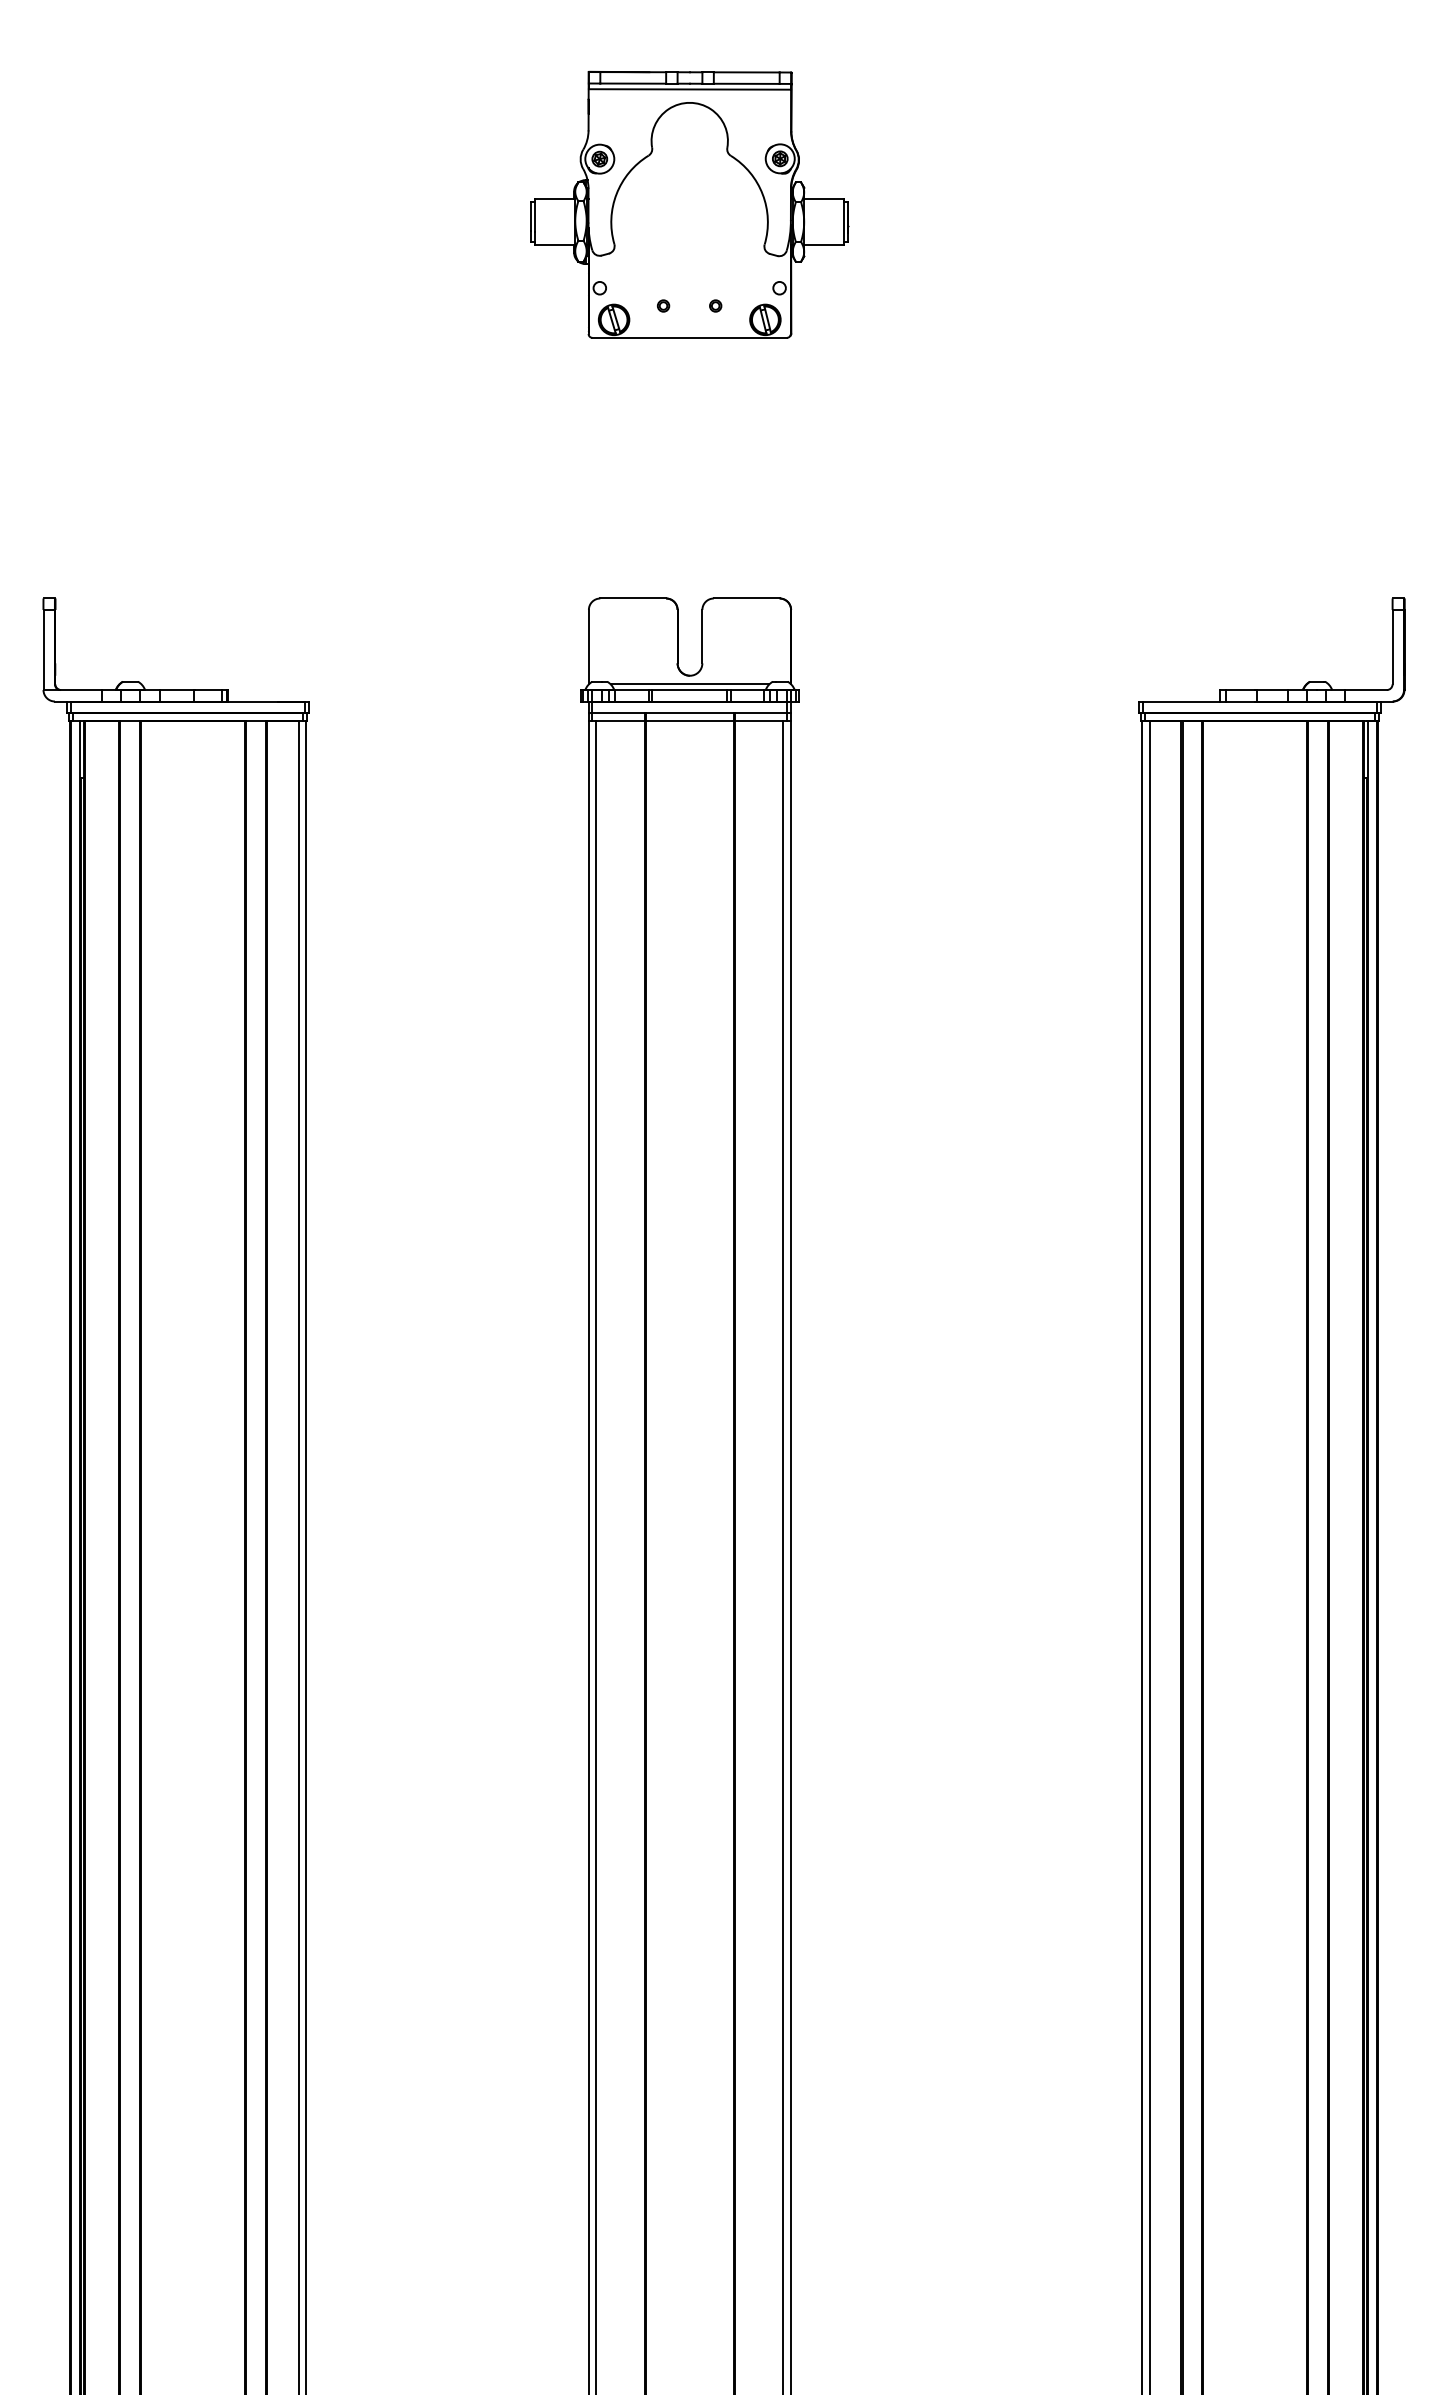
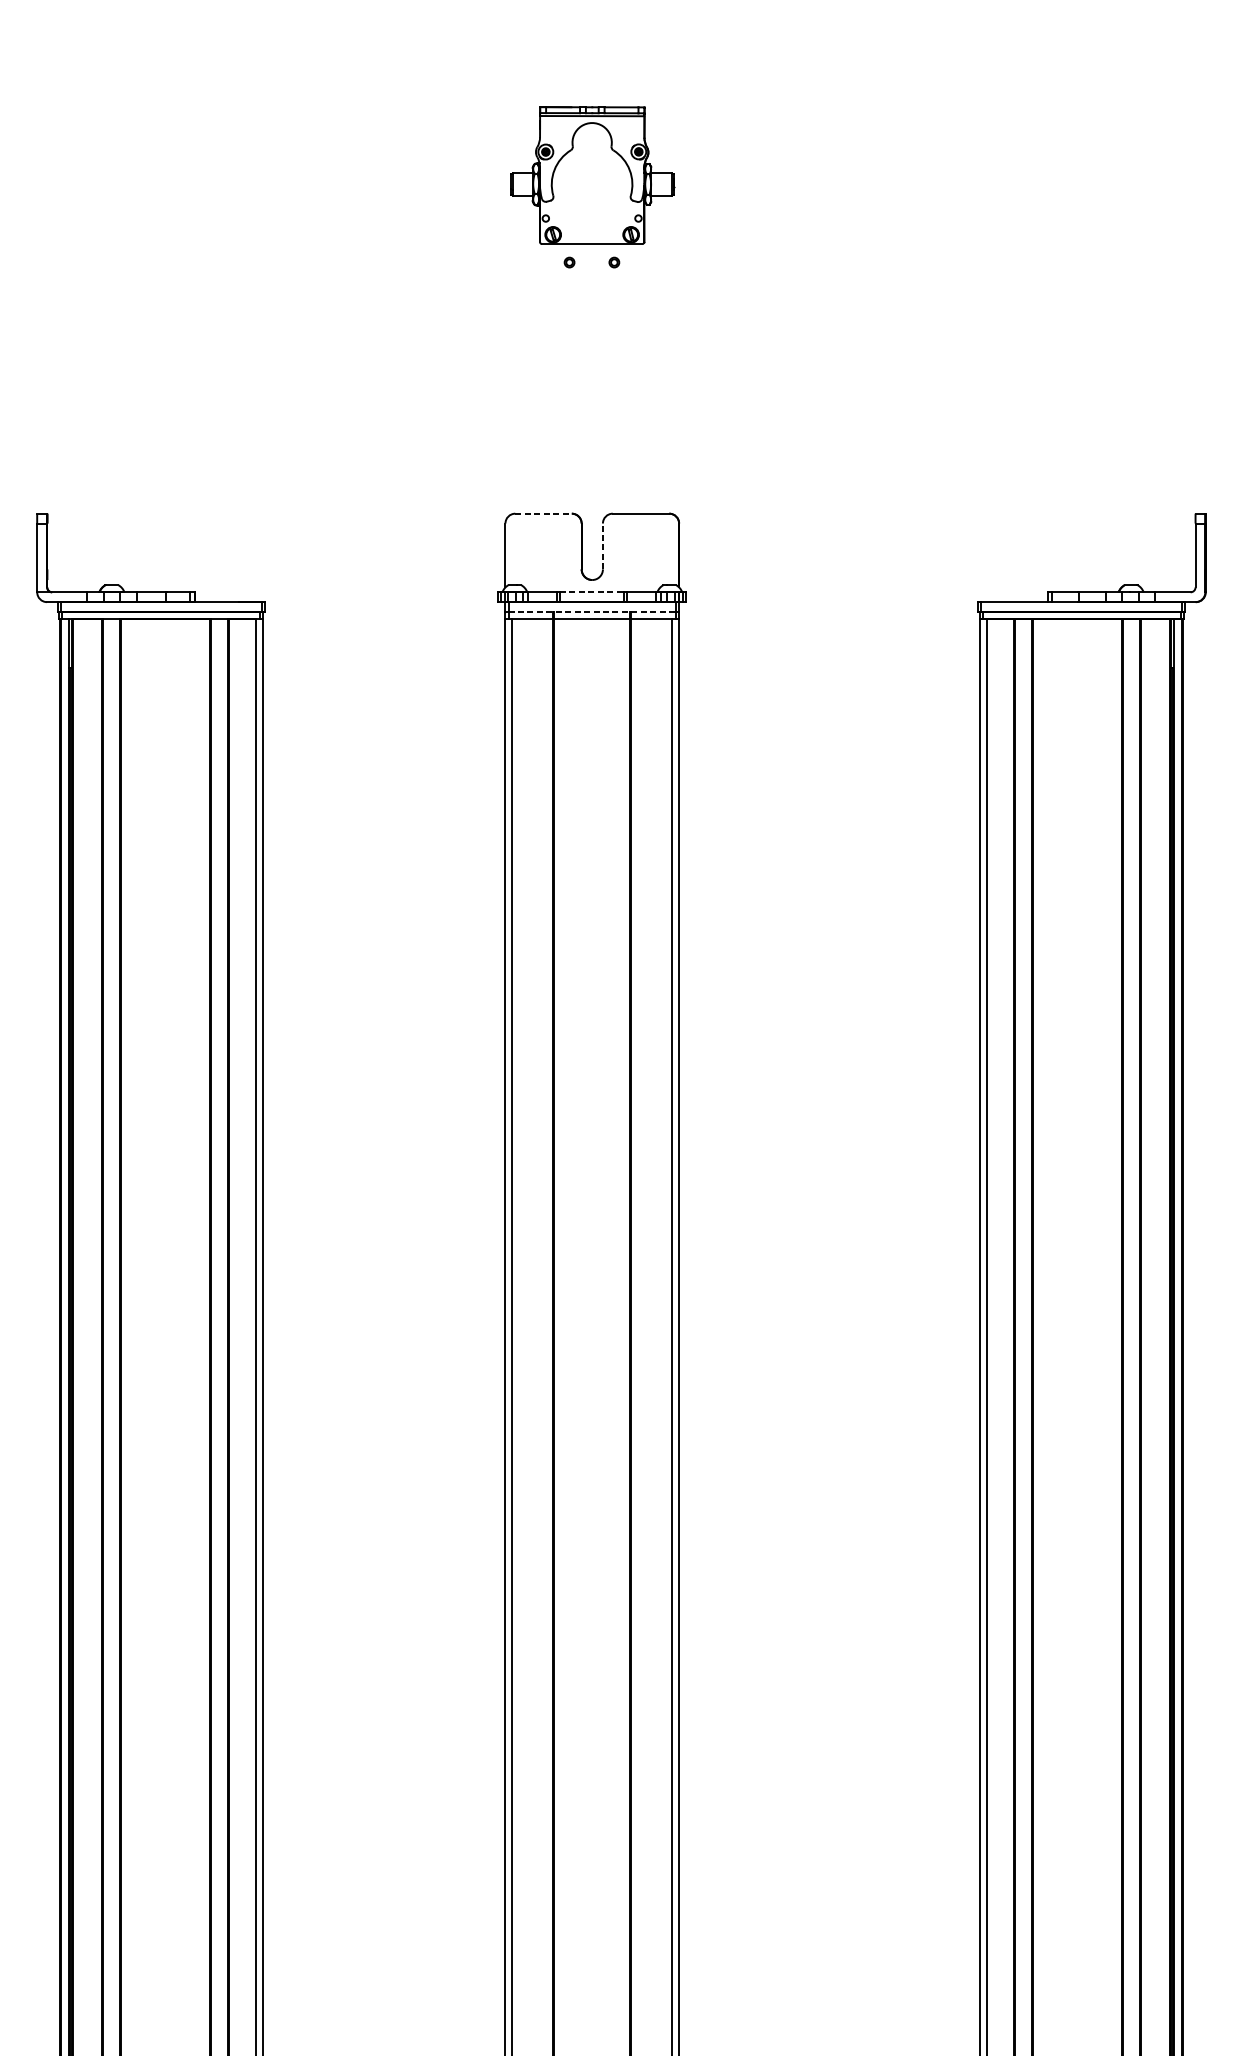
part: (689, 204) -> (591, 175), size x0.6
line: (633, 598) -> (543, 513), solid -> dashed
line: (702, 636) -> (603, 546), solid -> dashed
line: (689, 684) -> (591, 587), removed
line: (690, 690) -> (592, 592), solid -> dashed
line: (690, 712) -> (592, 611), solid -> dashed

